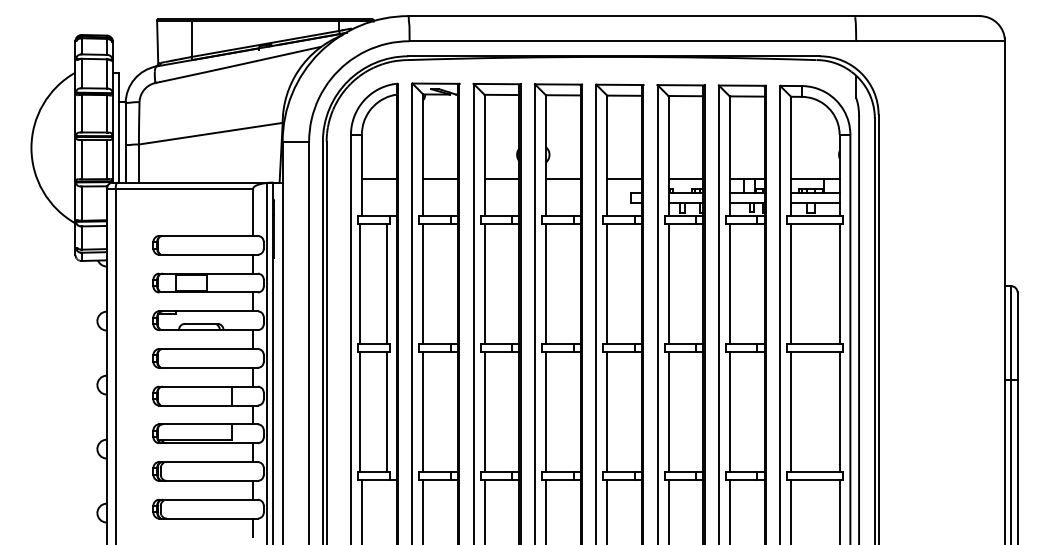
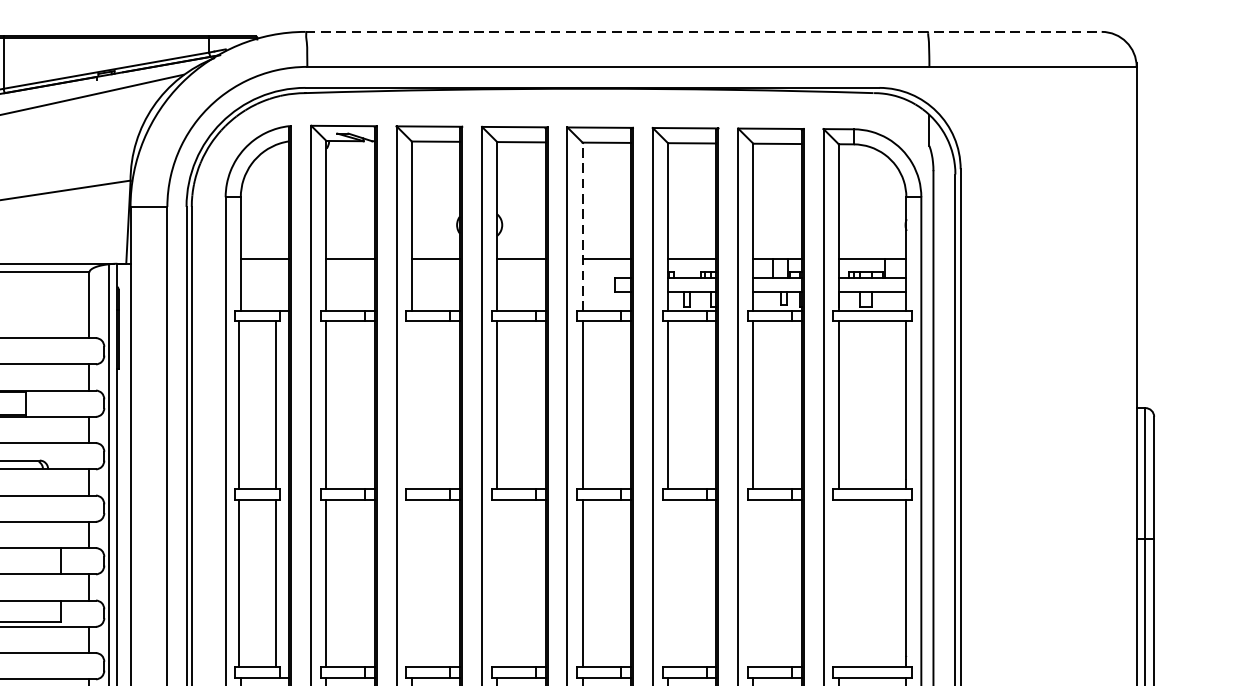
line: (694, 16) -> (704, 32), solid -> dashed
line: (607, 155) -> (583, 226), solid -> dashed
line: (484, 284) -> (411, 405), removed
line: (484, 411) -> (411, 582), removed
line: (545, 411) -> (496, 582), removed
line: (668, 411) -> (667, 582), removed
line: (729, 411) -> (752, 582), removed
line: (791, 411) -> (839, 582), removed

